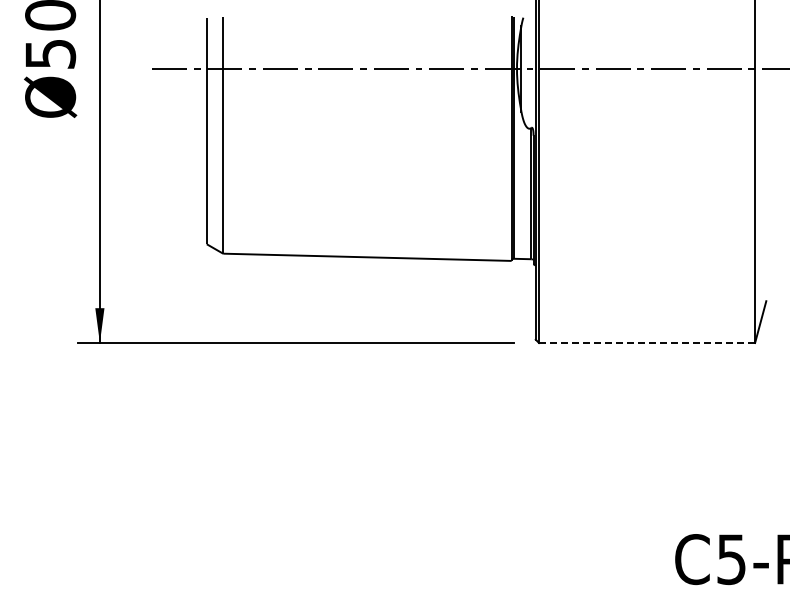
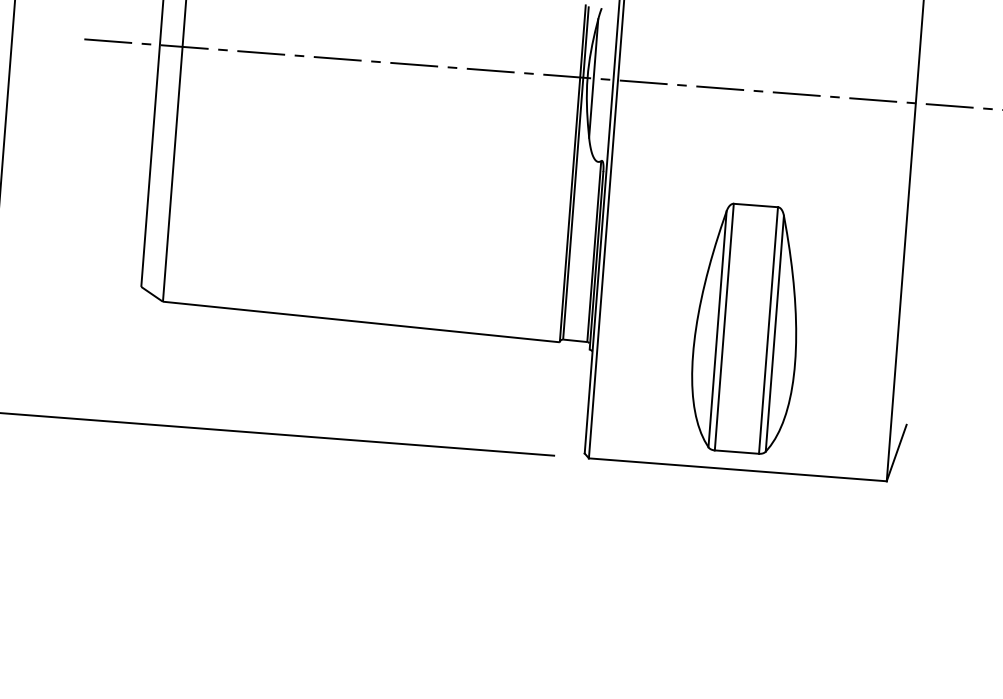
part: (645, 240) -> (746, 328), added
line: (647, 343) -> (738, 470), dashed -> solid

